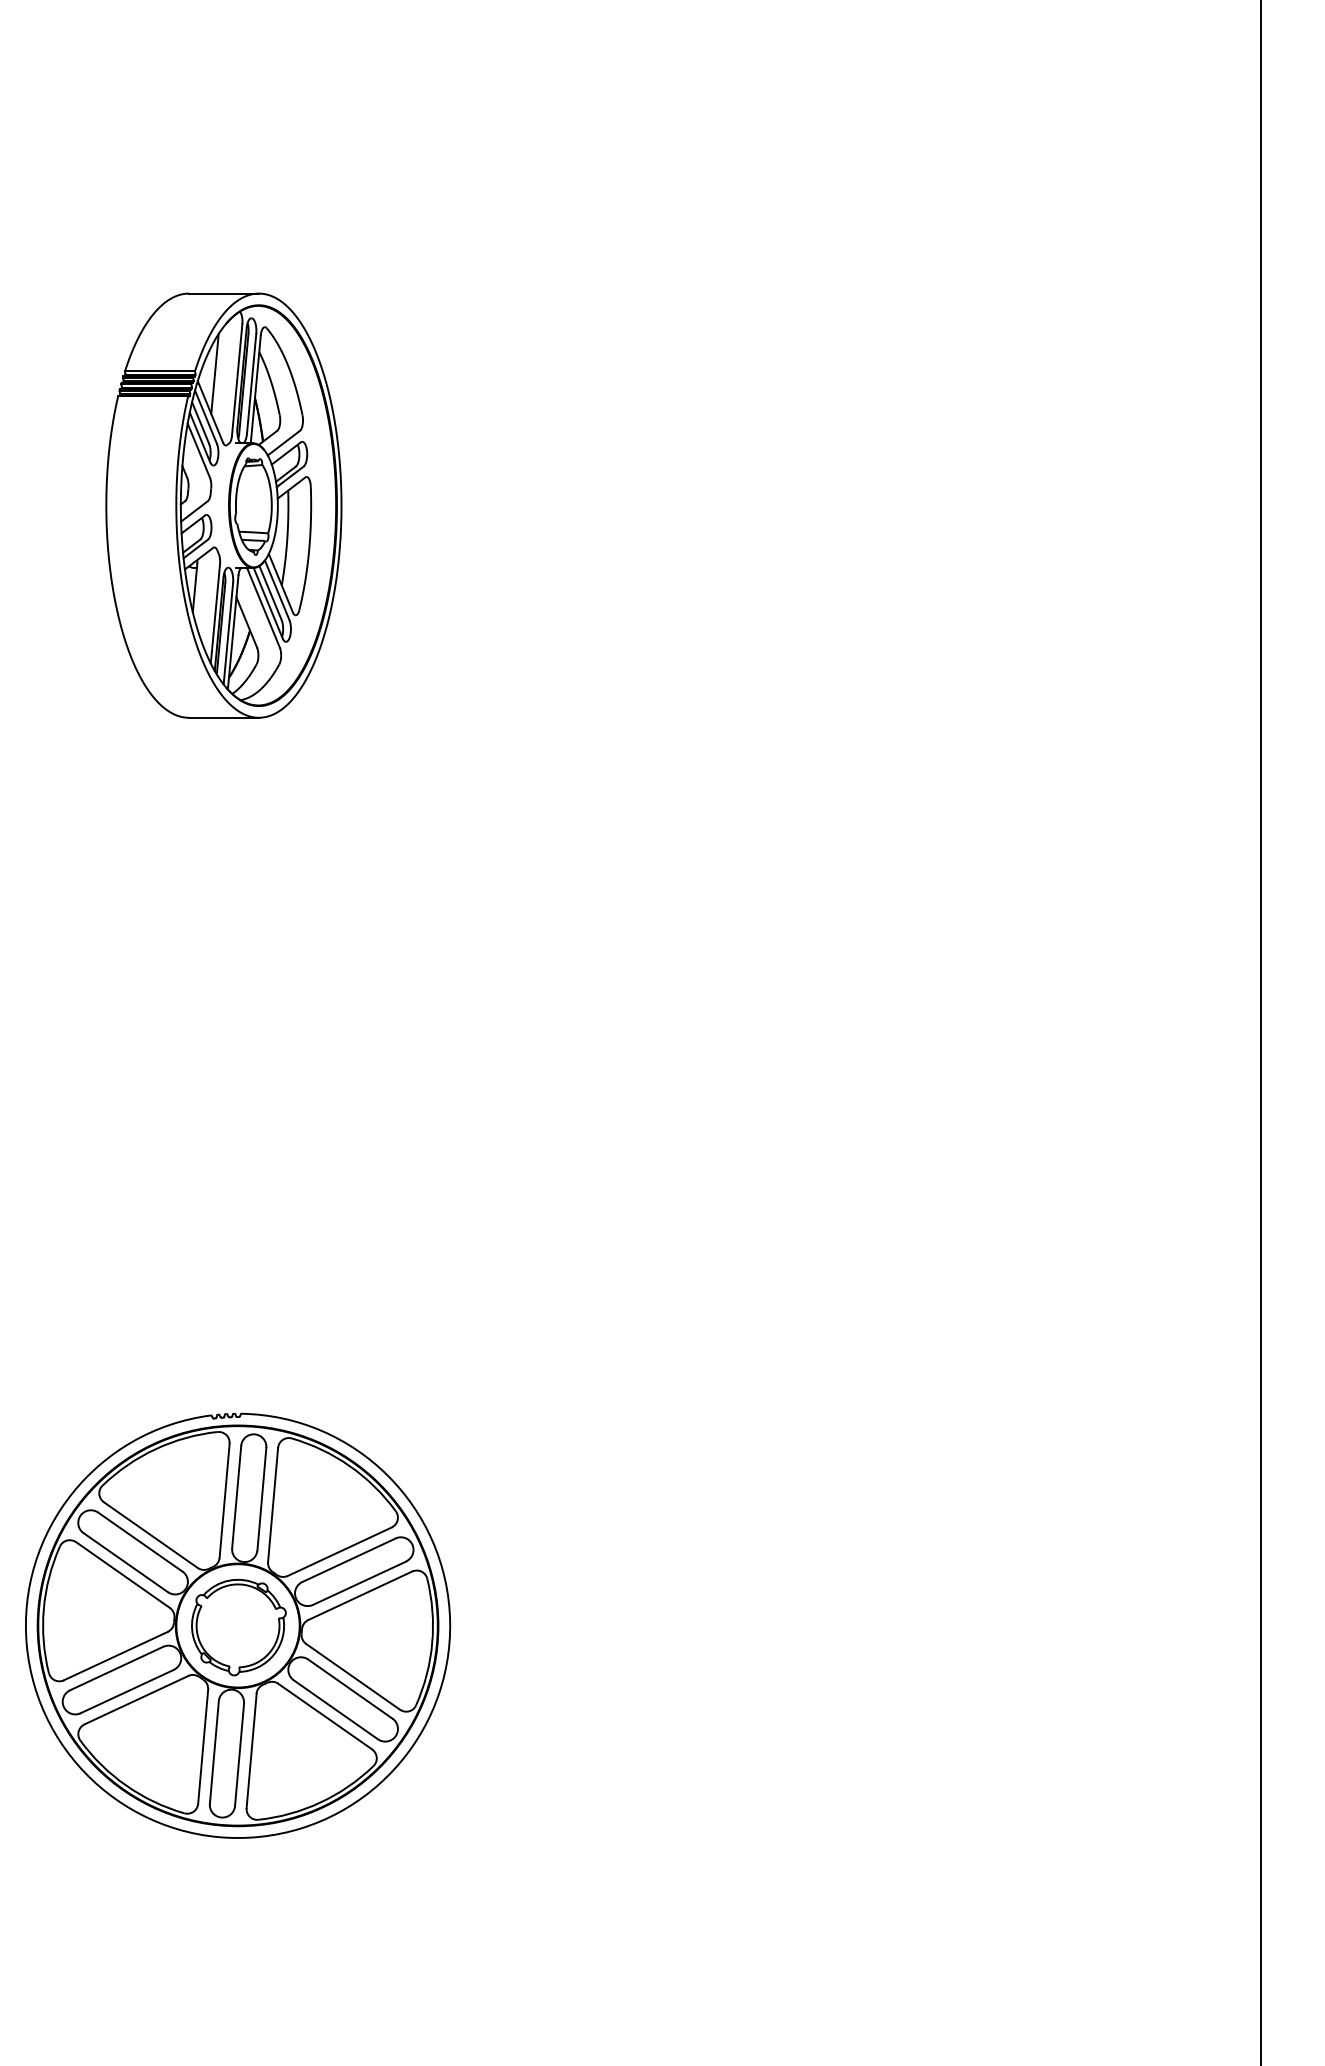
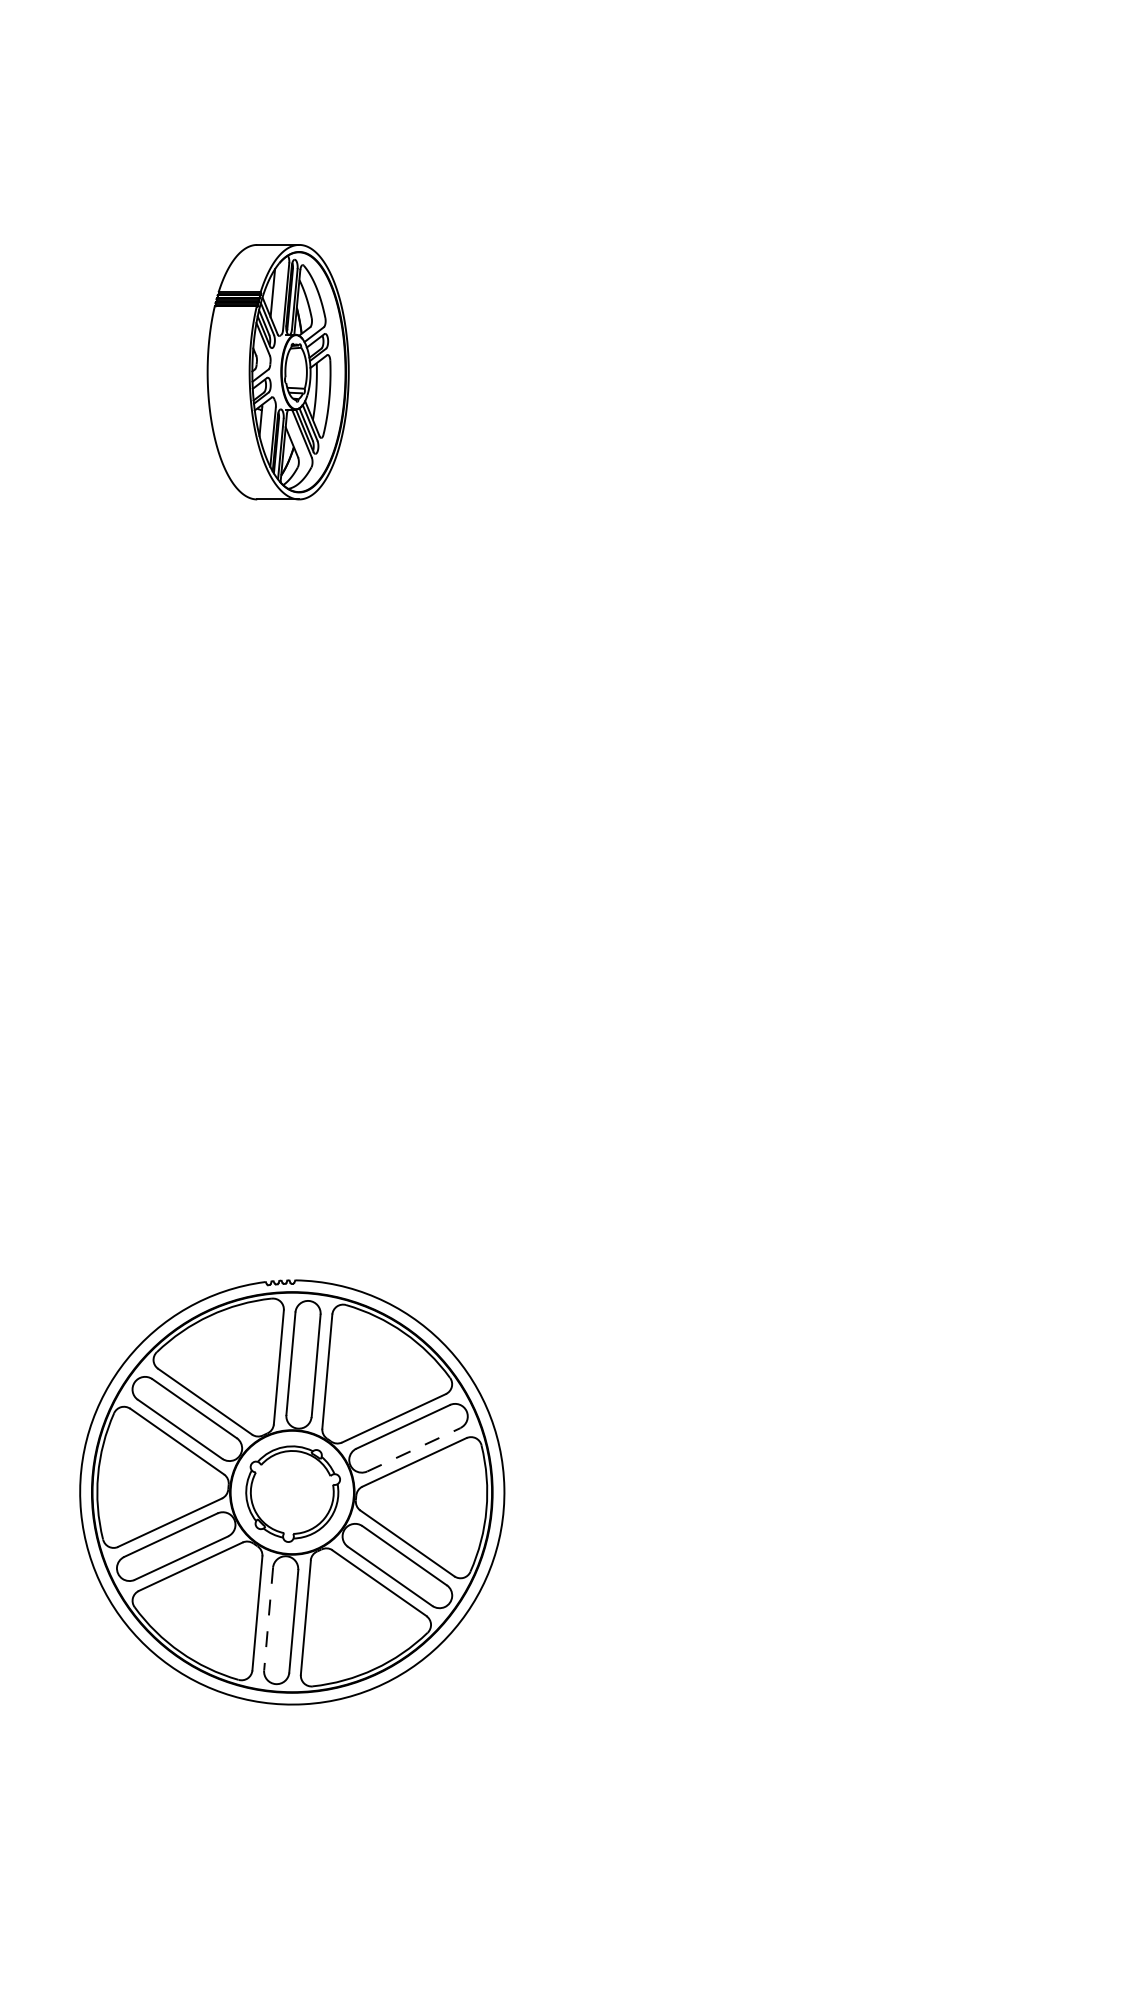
part: (223, 505) -> (277, 372), size x0.6
line: (360, 1583) -> (414, 1450), solid -> dashed
line: (214, 1753) -> (268, 1620), solid -> dashed

